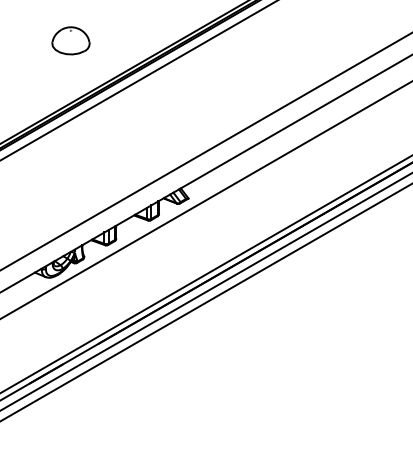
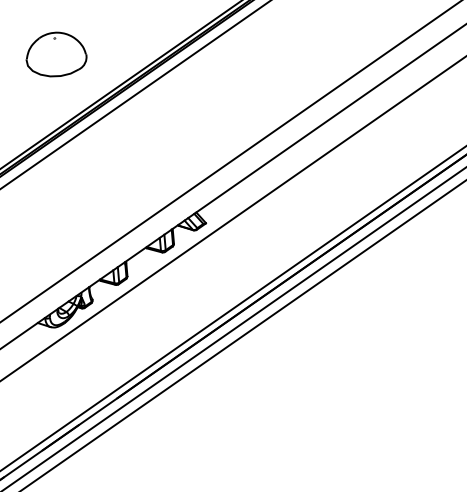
part: (70, 40) -> (55, 54), size x1.4

